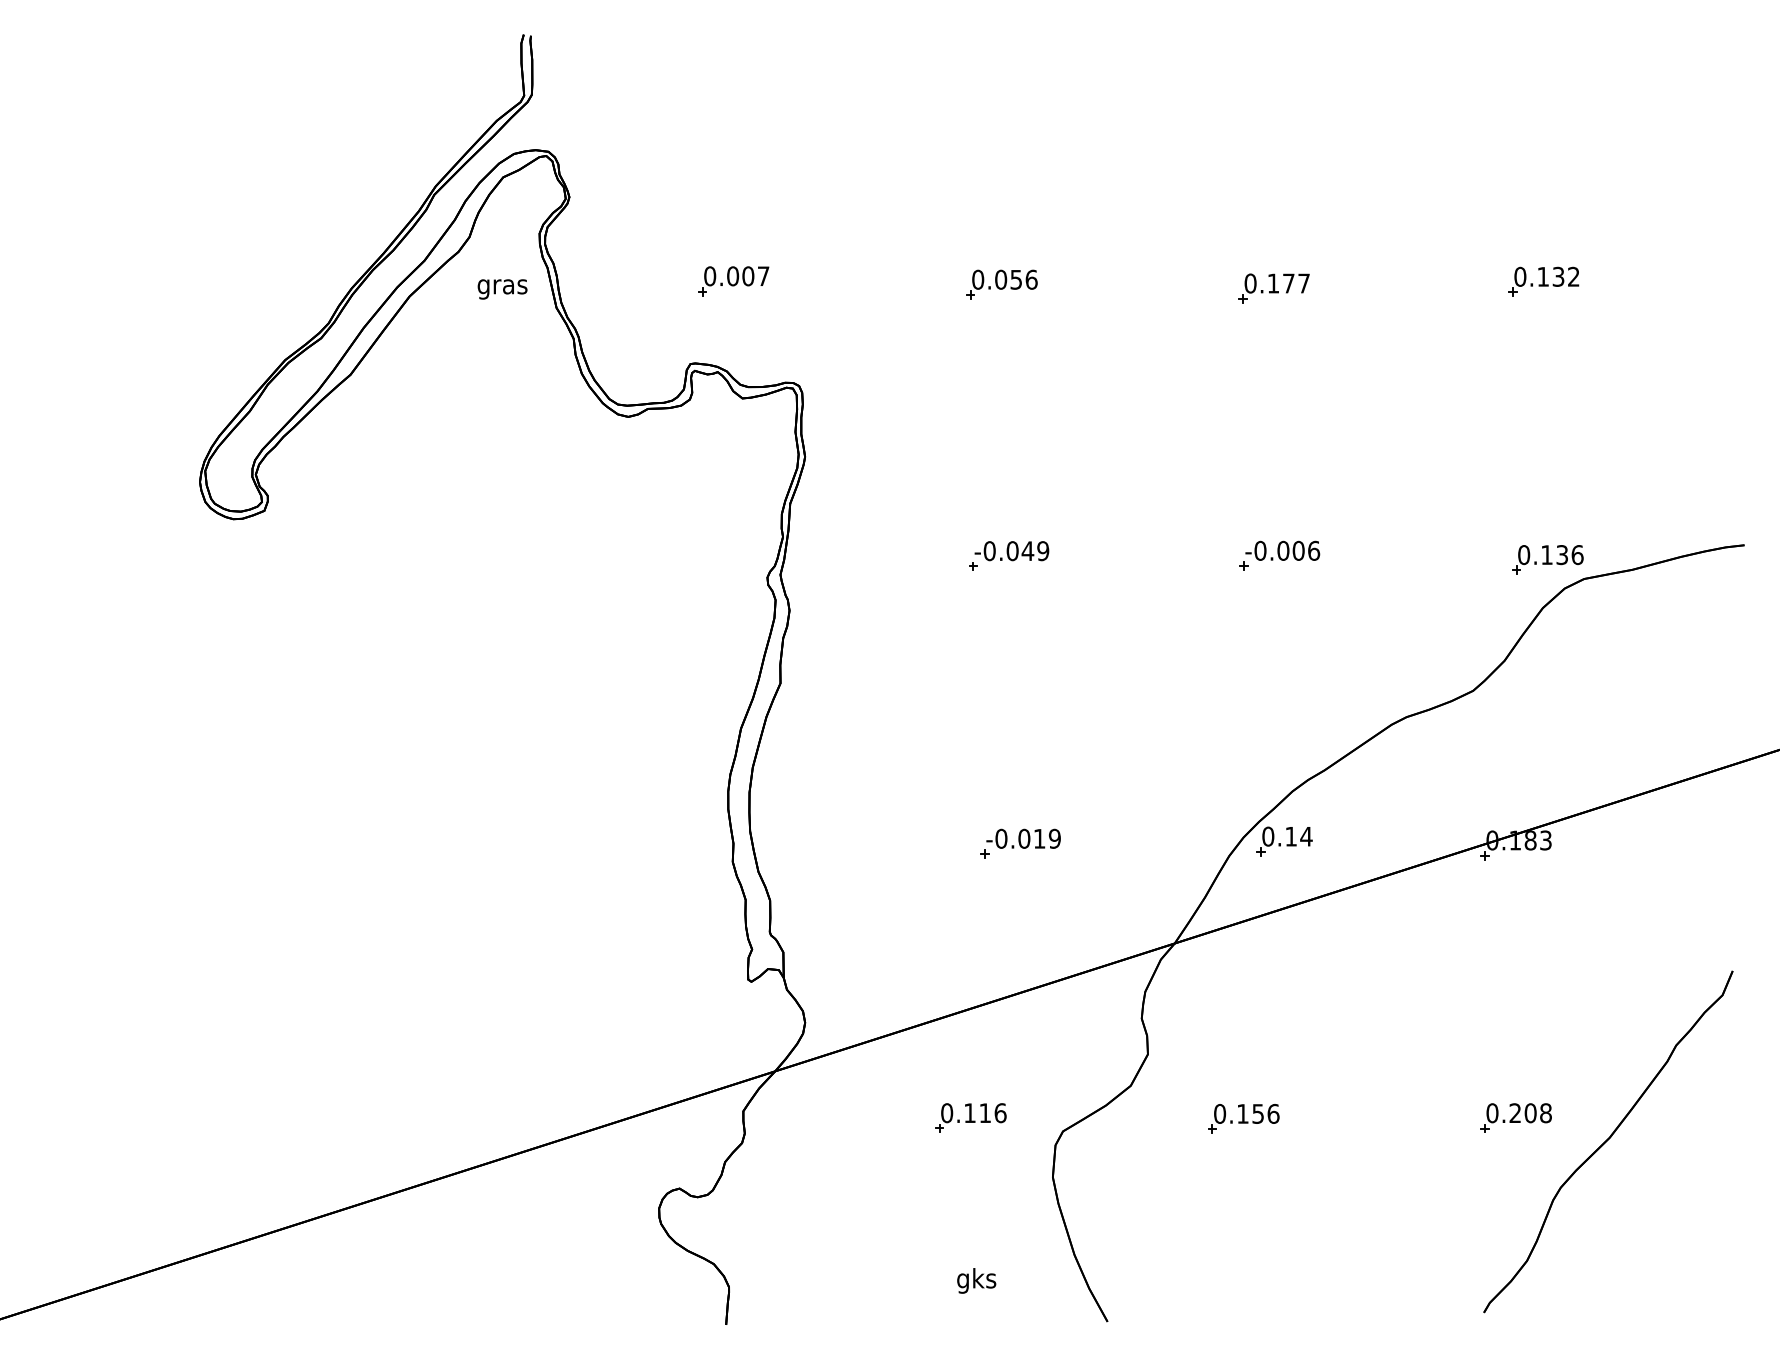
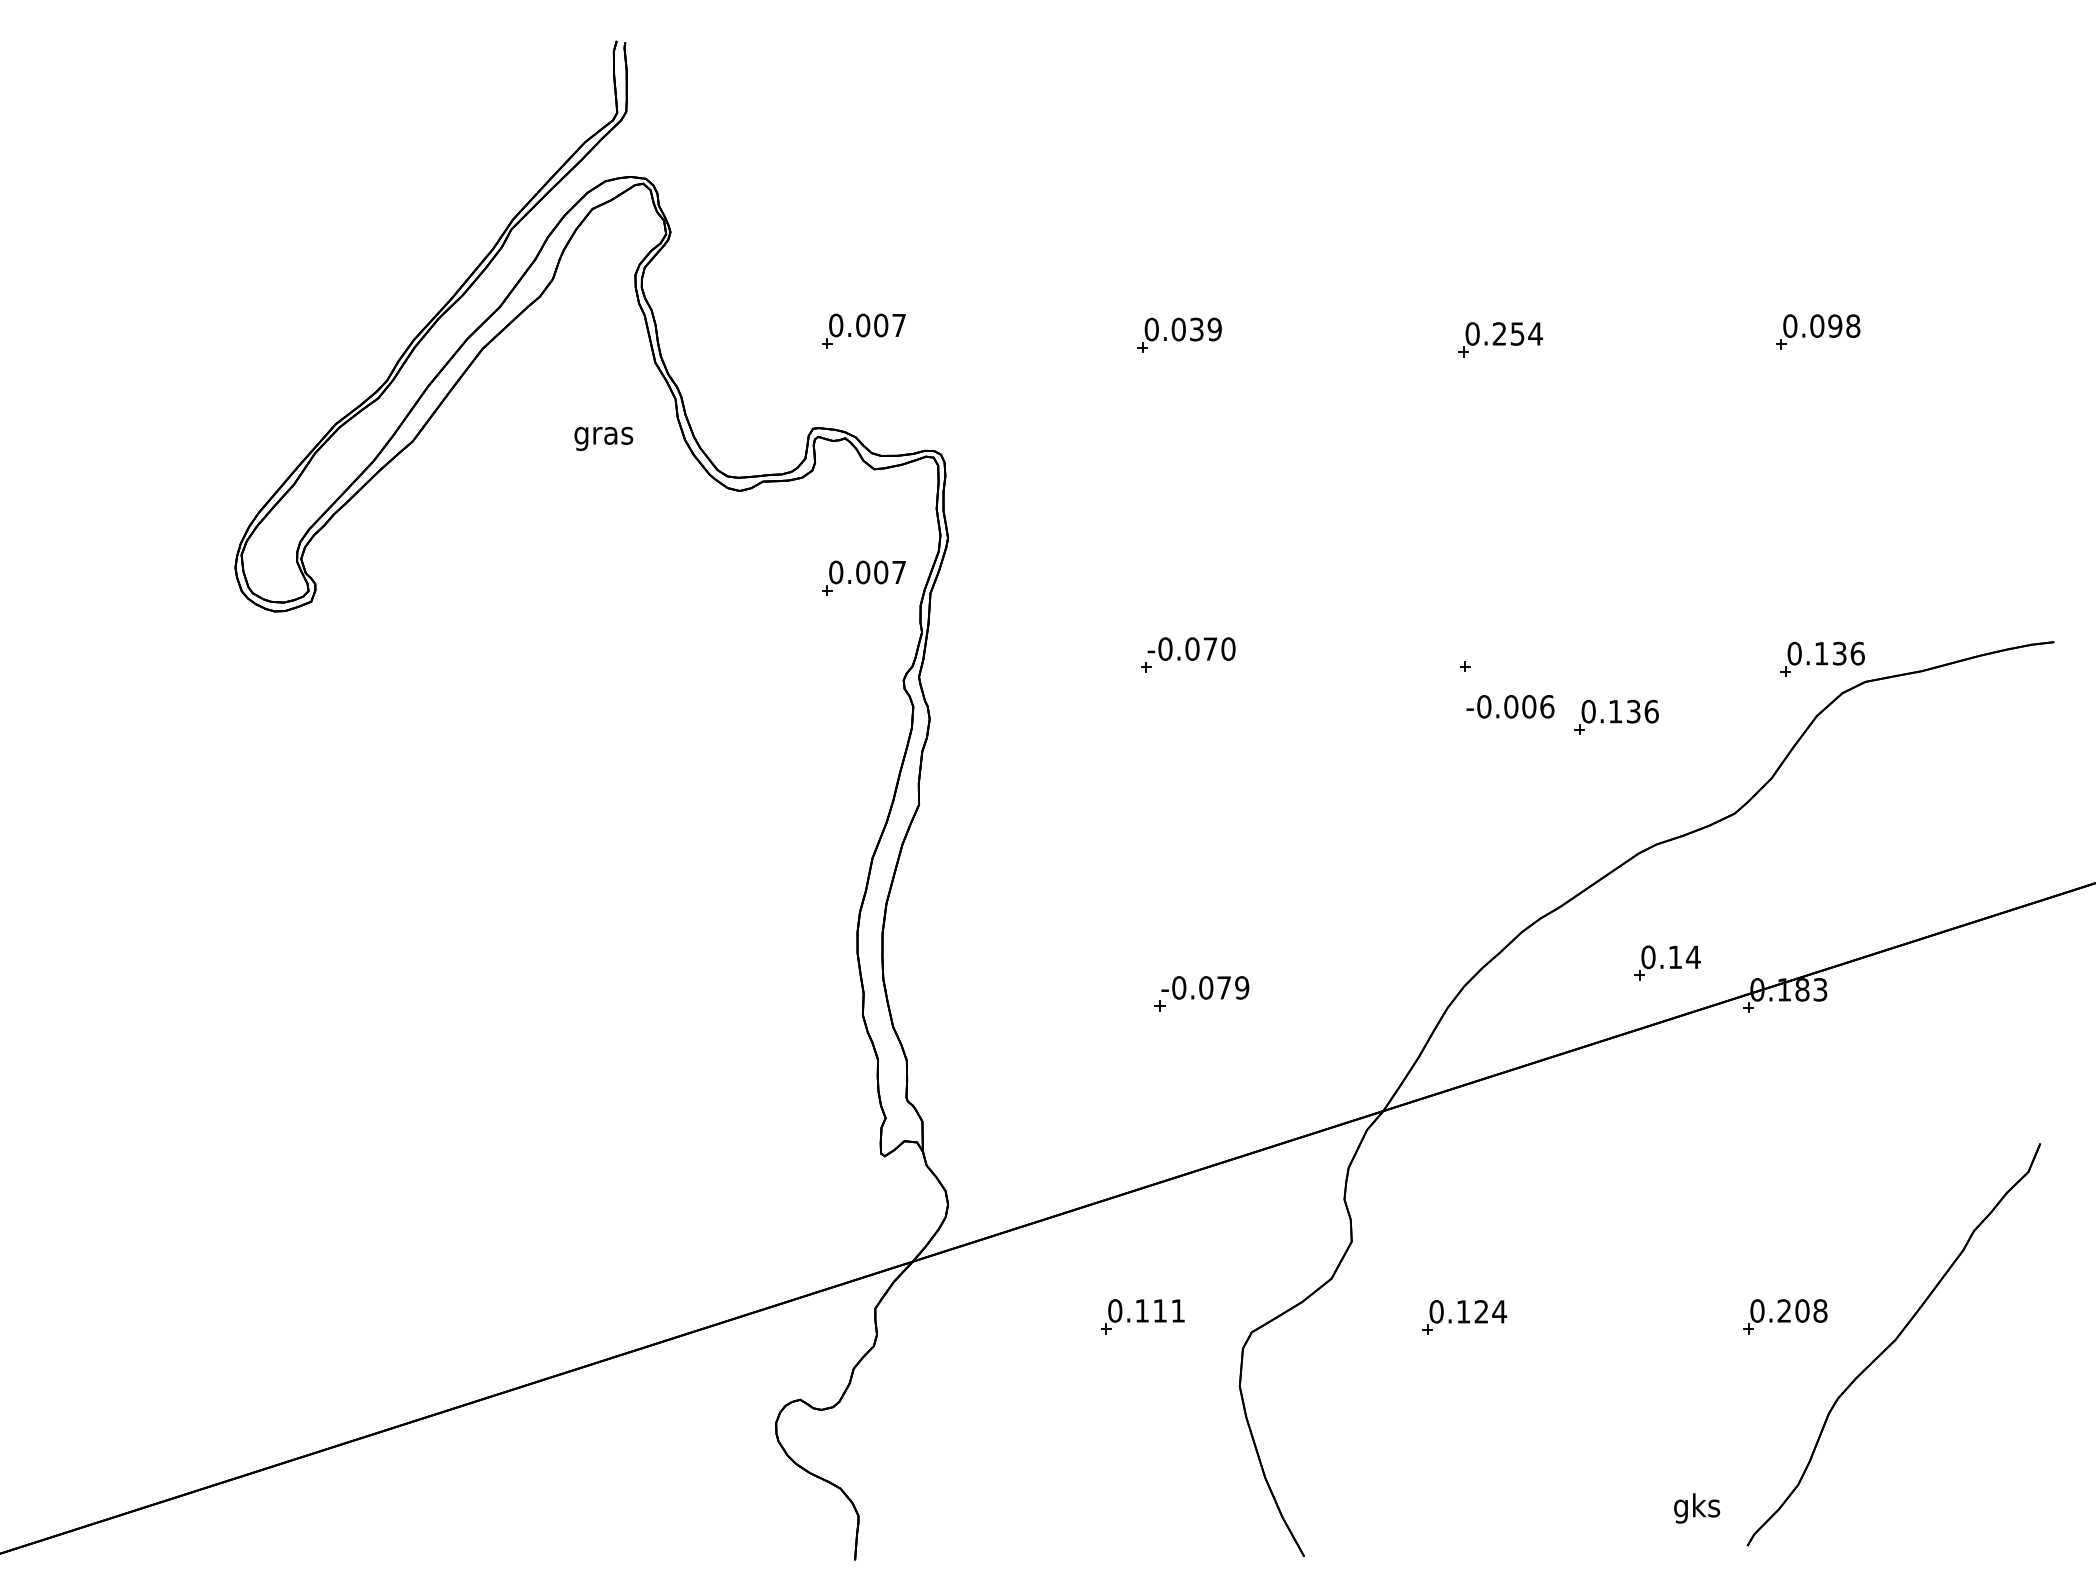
text: (1558, 276) -> (1835, 325), 0.132 -> 0.098
text: (1023, 279) -> (1205, 329), 0.056 -> 0.039
text: (1288, 283) -> (1517, 333), 0.177 -> 0.254
text: (502, 289) -> (603, 438), moved
part: (733, 490) -> (863, 577), added
text: (1035, 550) -> (1219, 648), -0.049 -> -0.070
text: (1282, 550) -> (1510, 706), moved
part: (1372, 608) -> (1616, 716), added
text: (1039, 838) -> (1223, 987), -0.019 -> -0.079
part: (1284, 841) -> (1667, 962), moved
text: (1000, 1112) -> (1178, 1310), 0.116 -> 0.111
text: (1265, 1113) -> (1490, 1311), 0.156 -> 0.124
text: (977, 1280) -> (1697, 1508), moved

